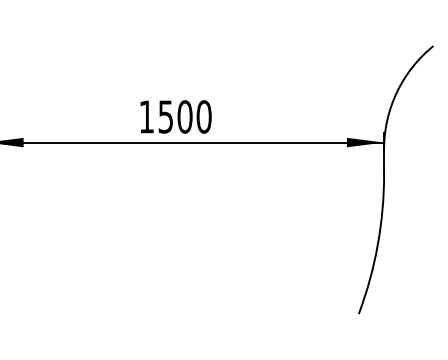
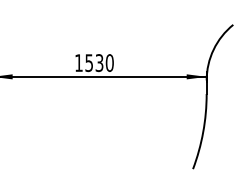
text: (184, 117) -> (99, 63), 1500 -> 1530

